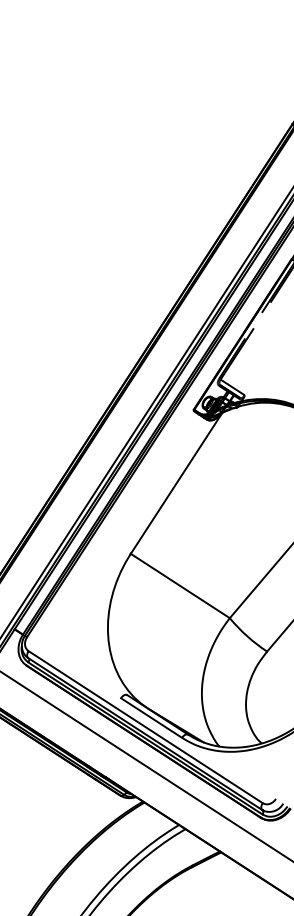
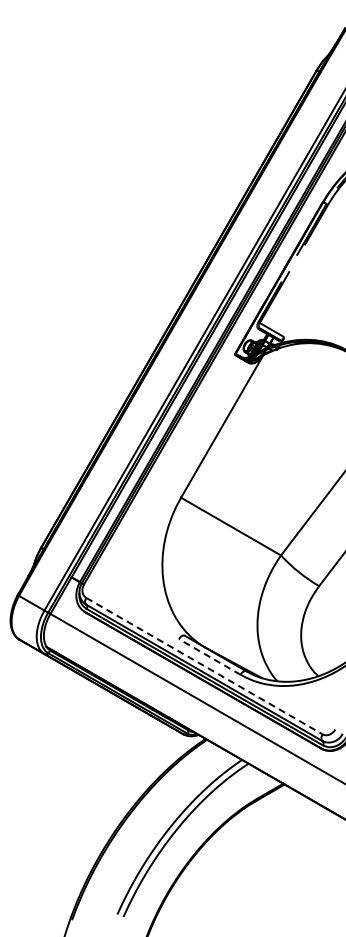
line: (151, 717) -> (209, 656), solid -> dashed
line: (145, 727) -> (204, 666), solid -> dashed

